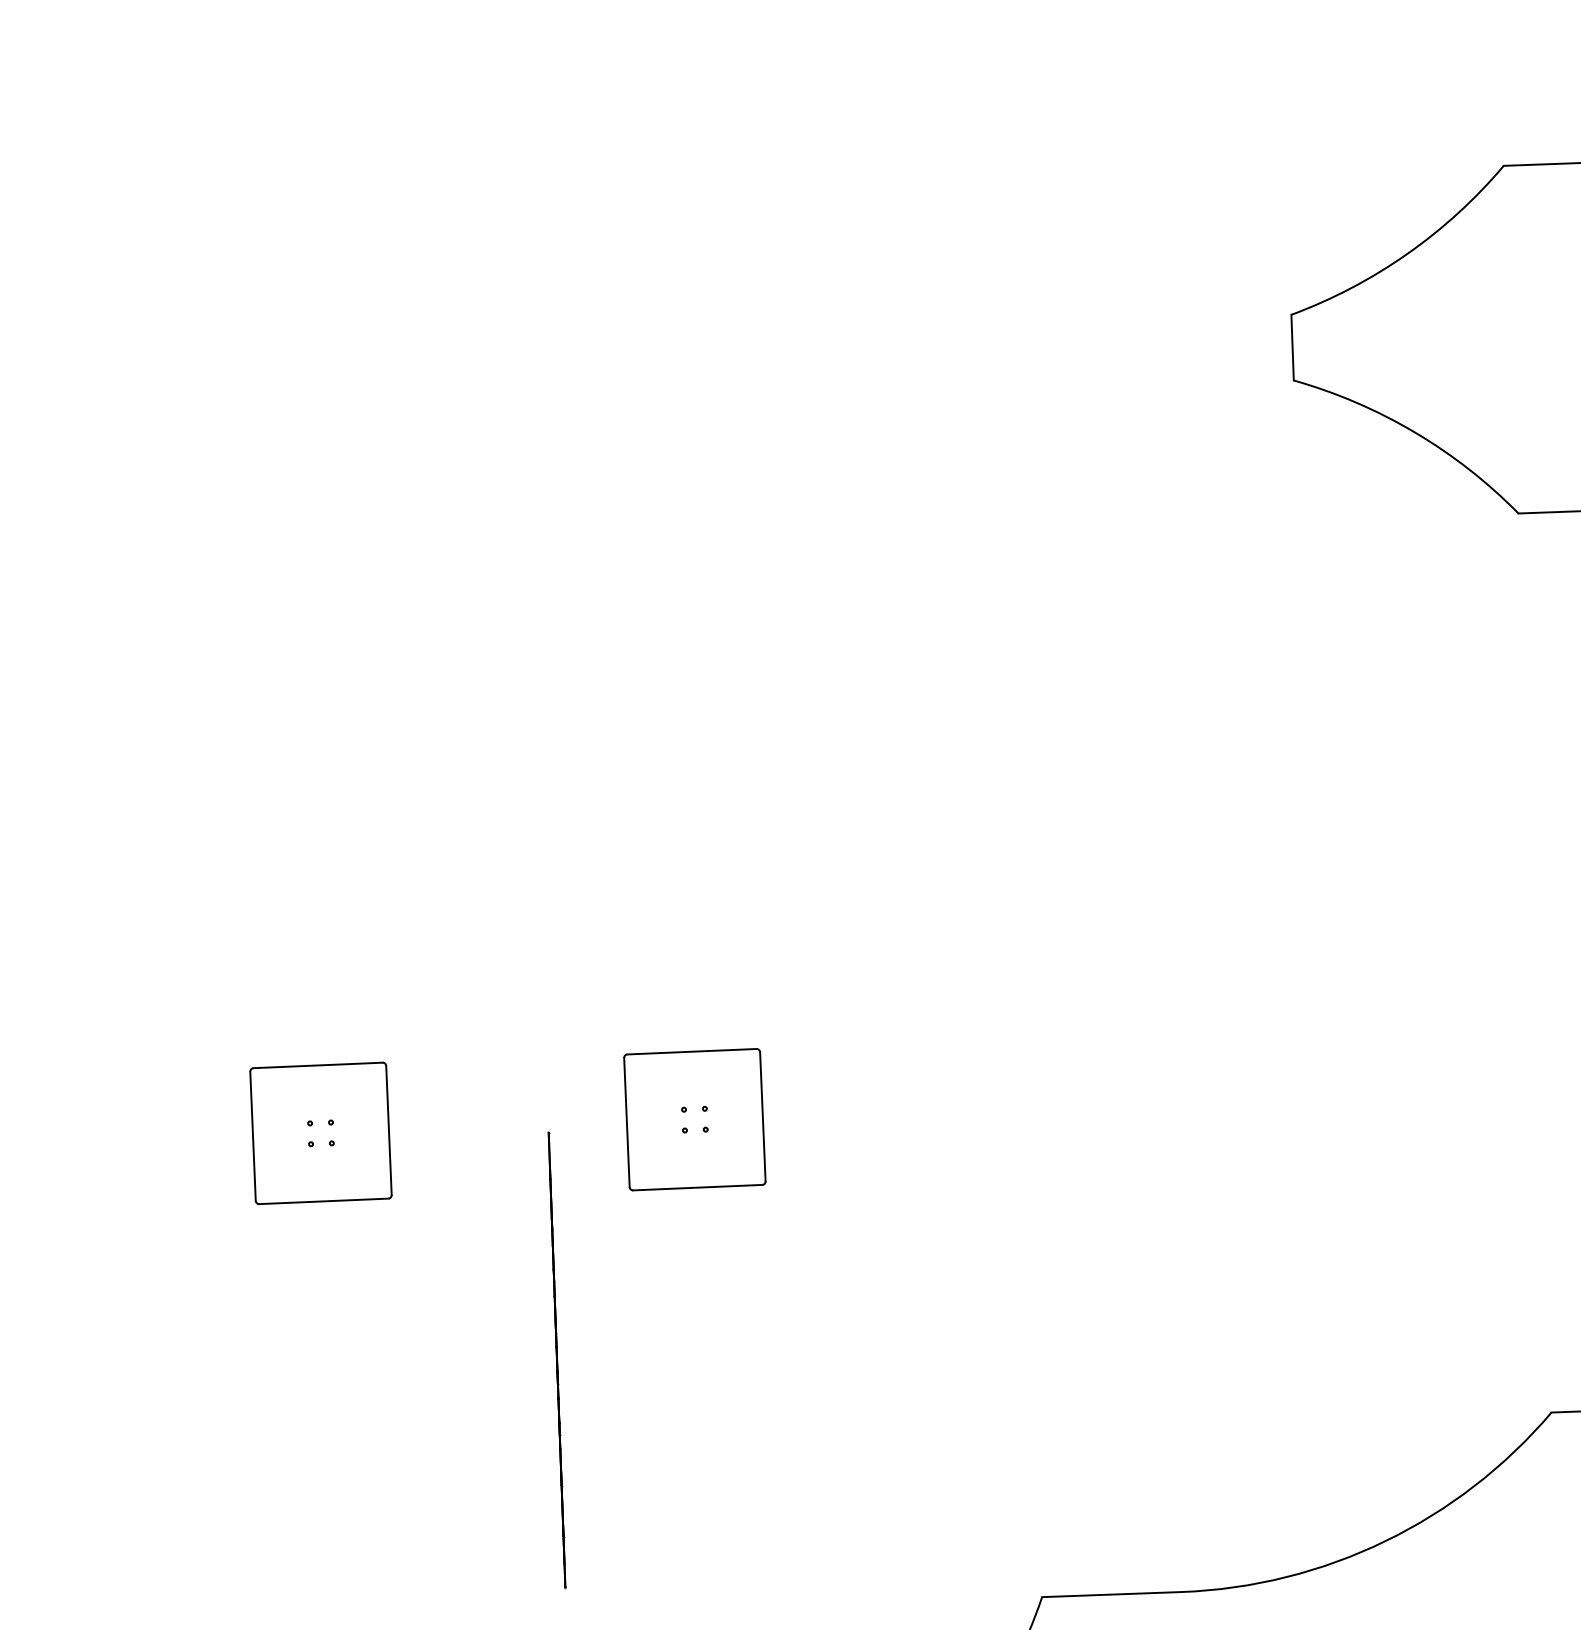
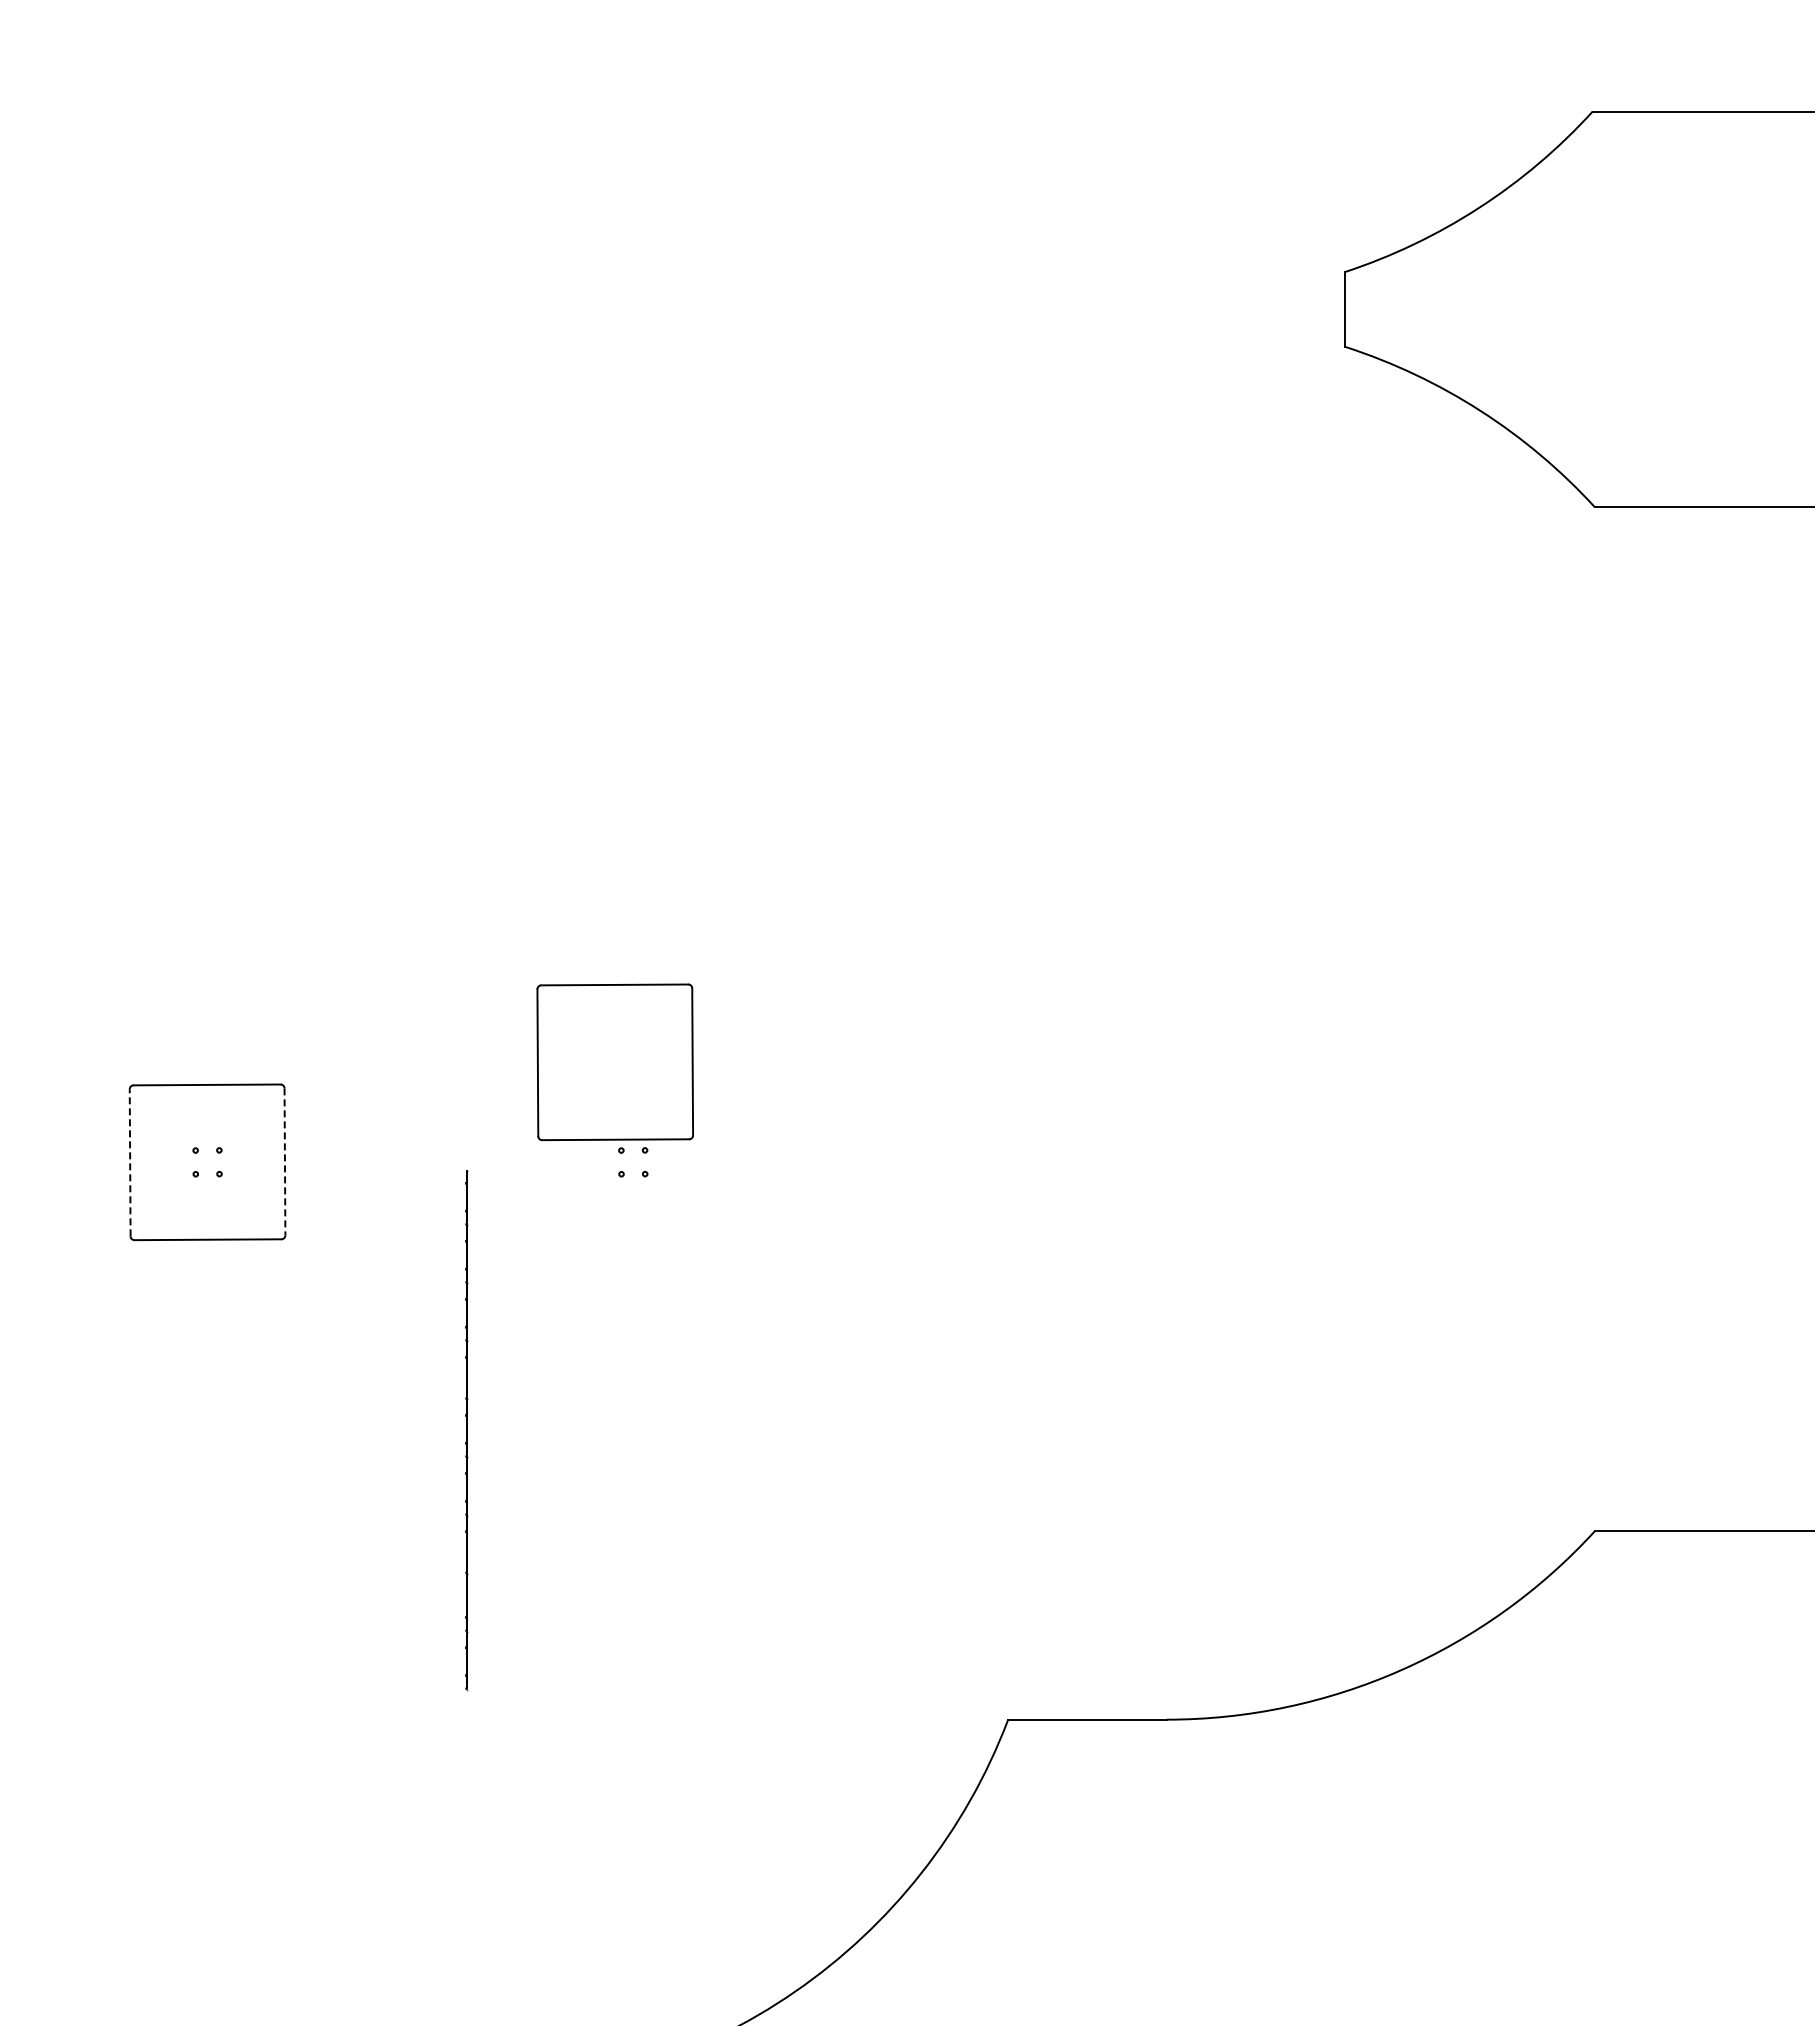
part: (694, 1119) -> (614, 1062), moved
line: (388, 1130) -> (284, 1161), solid -> dashed
line: (253, 1136) -> (130, 1162), solid -> dashed

